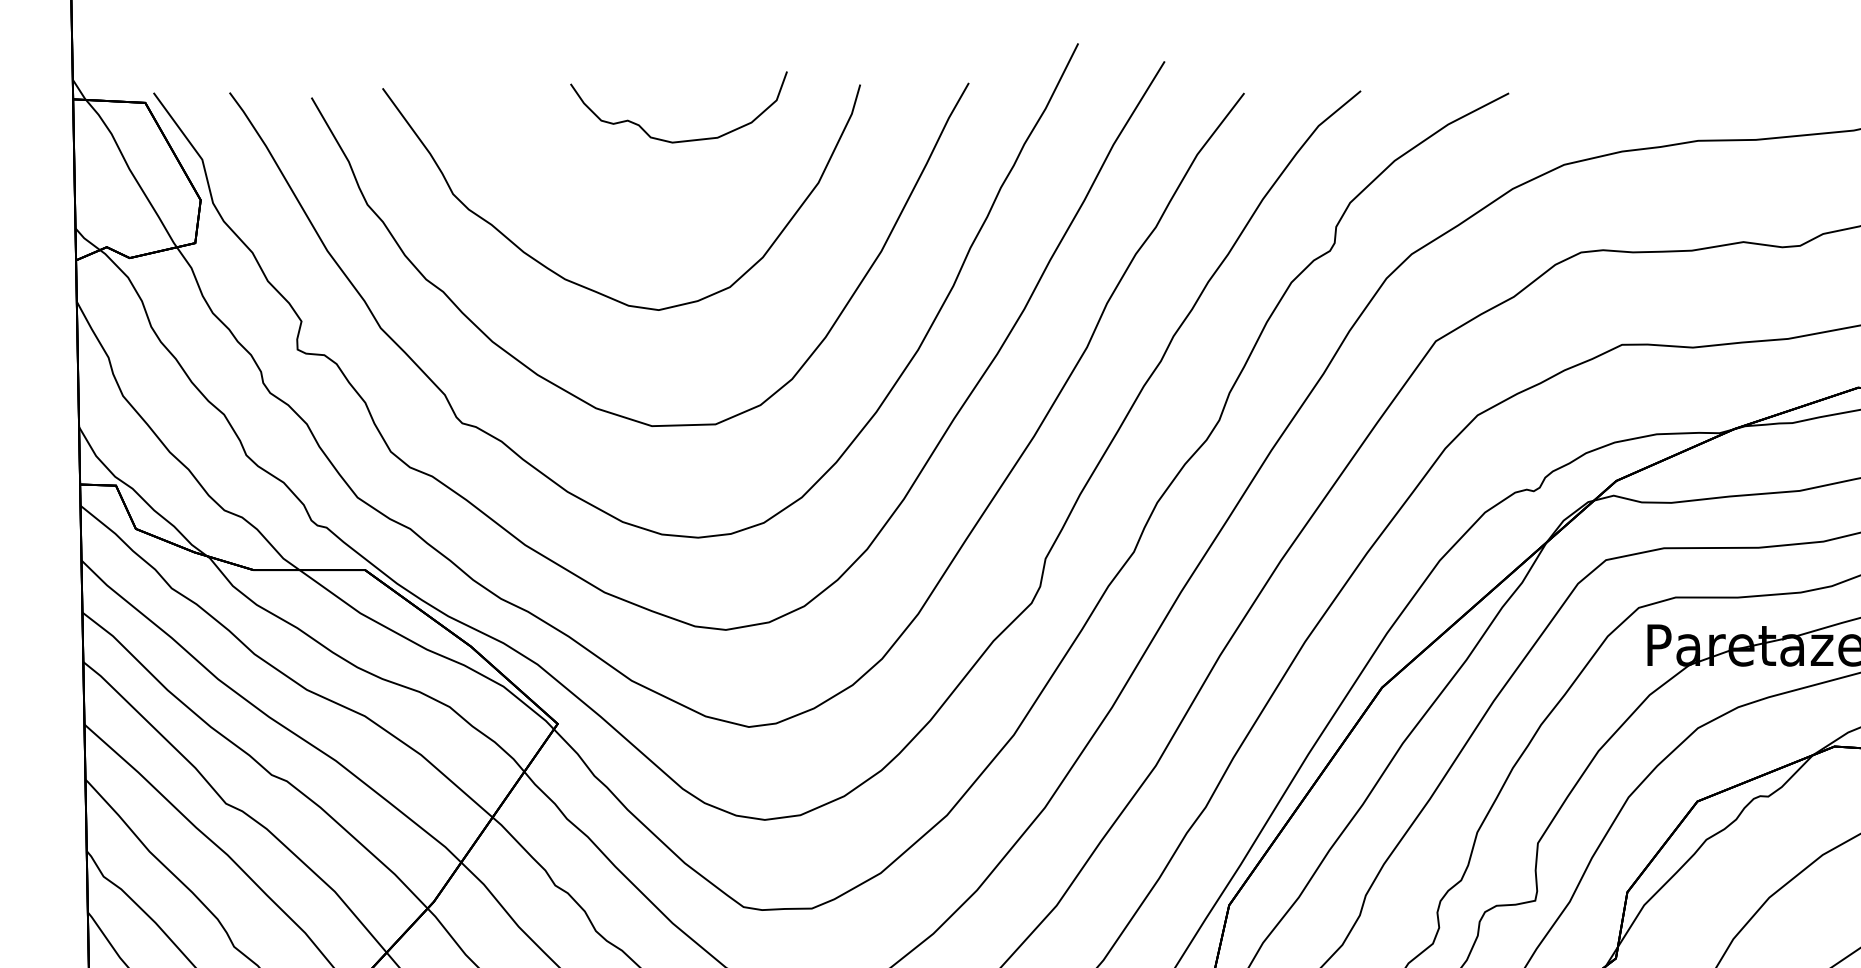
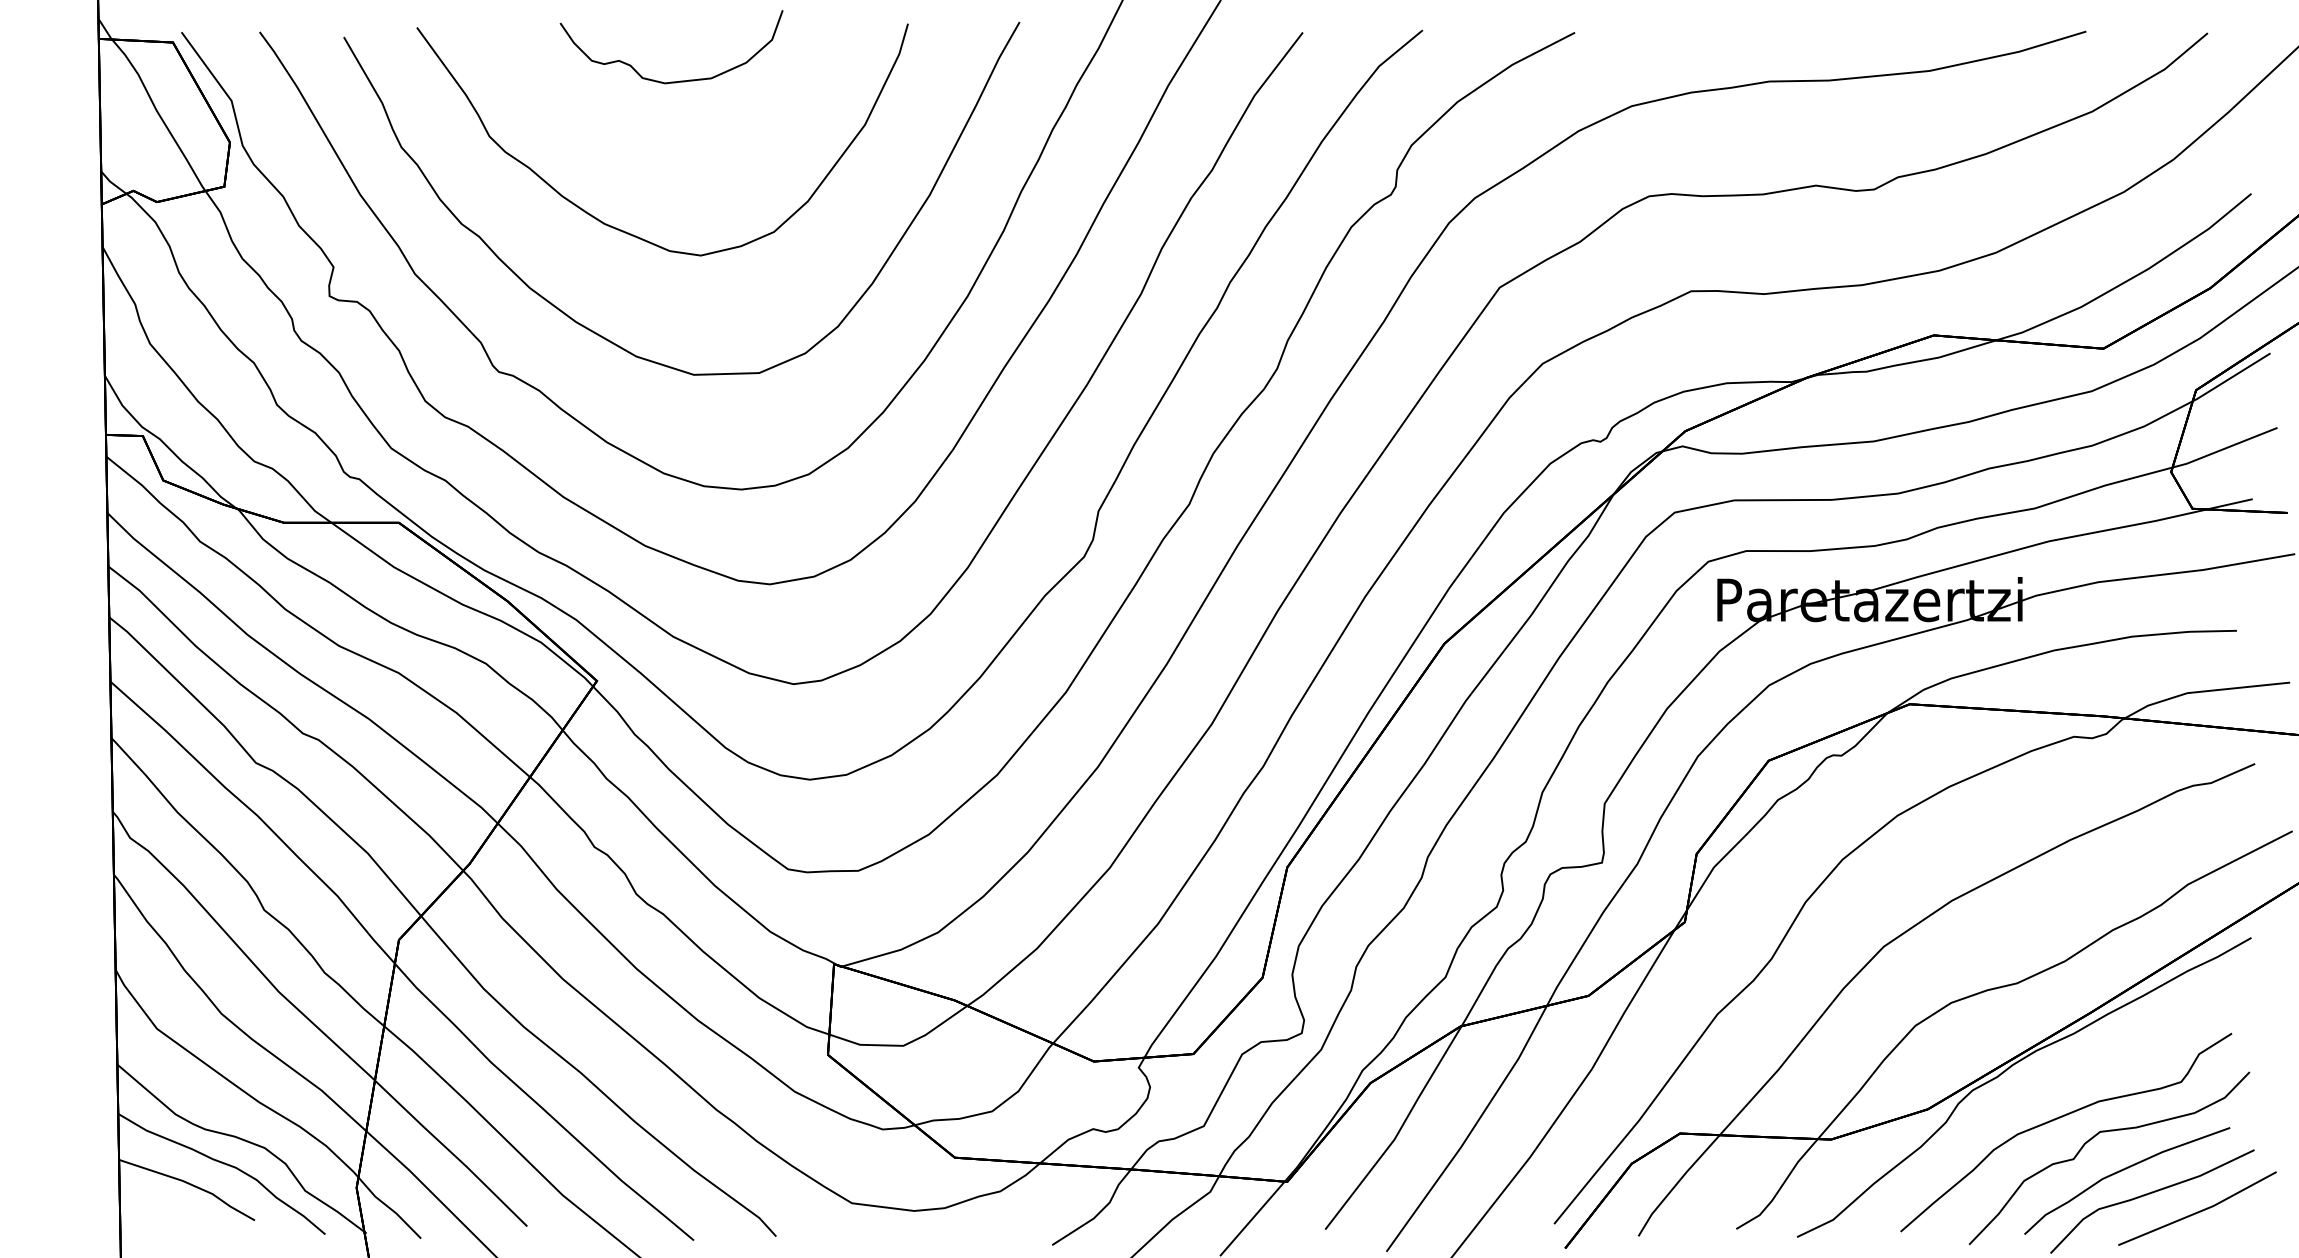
curve: (686, 139) -> (679, 80), moved

